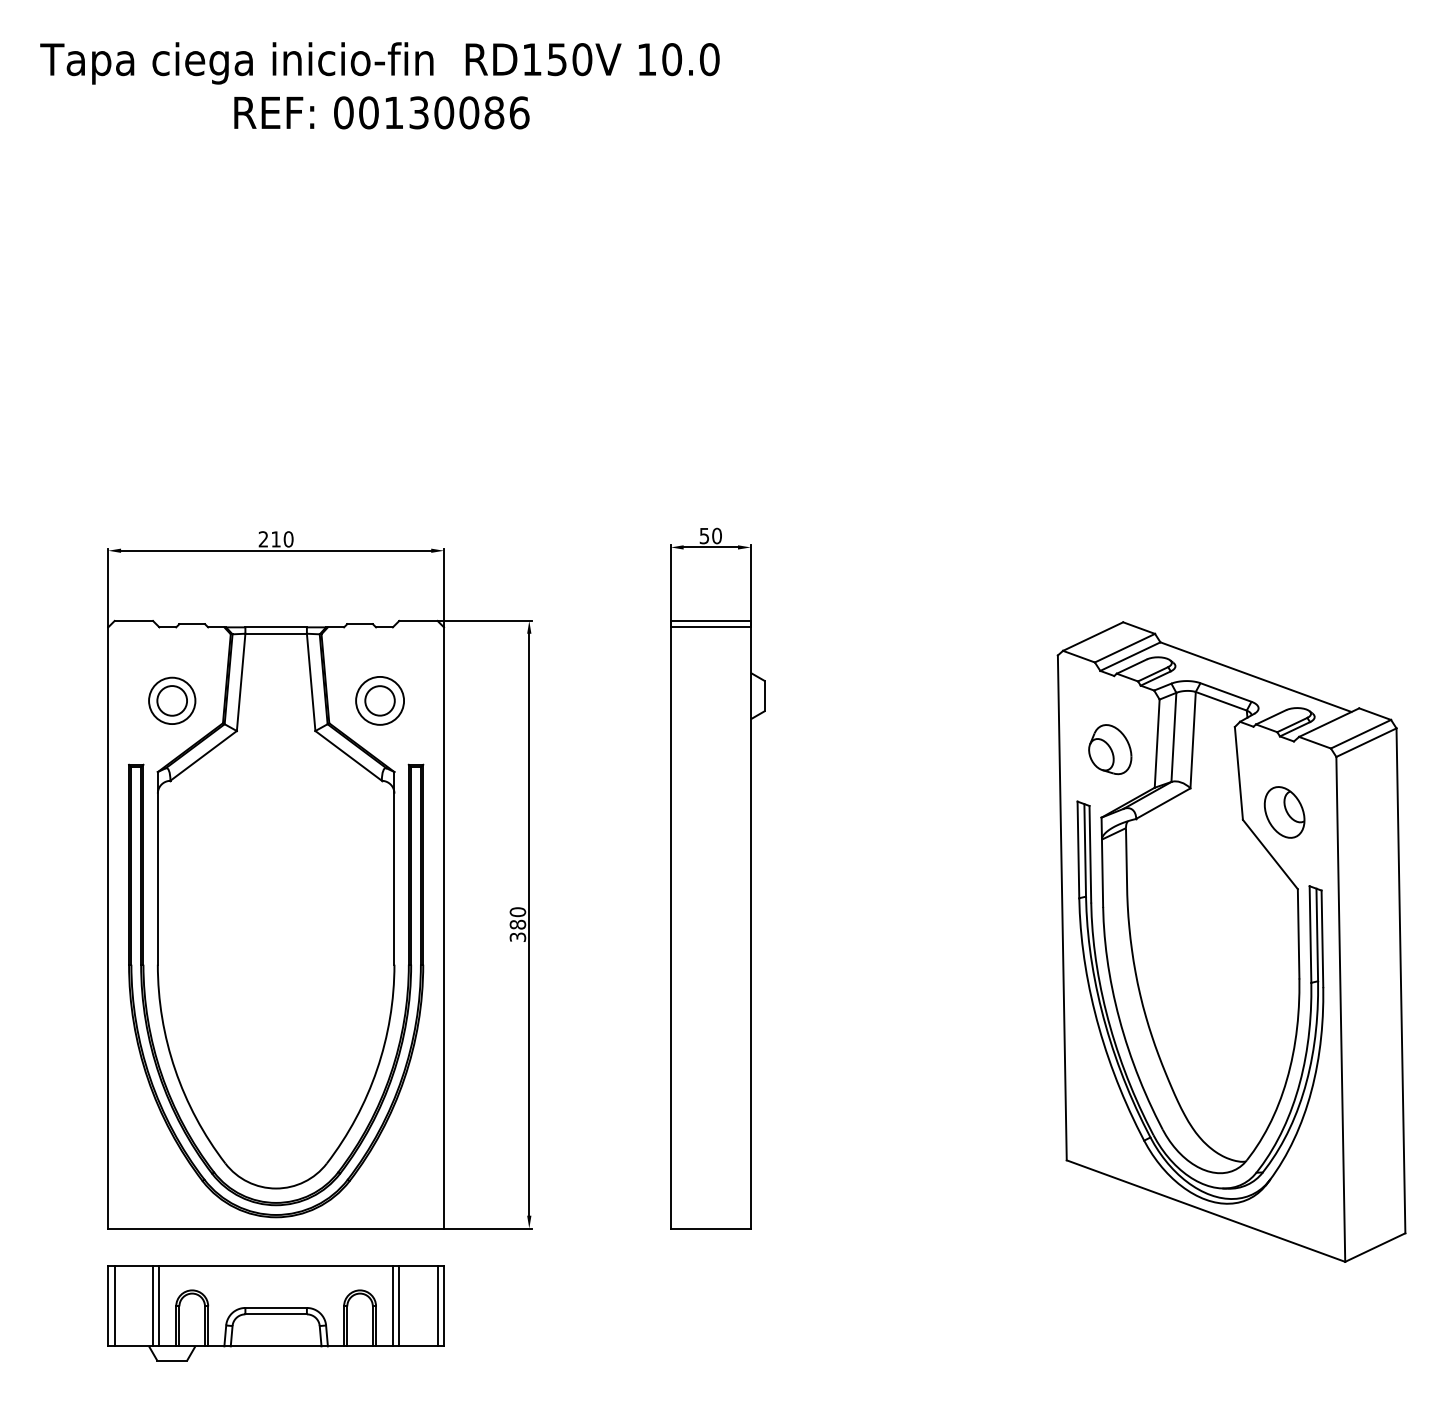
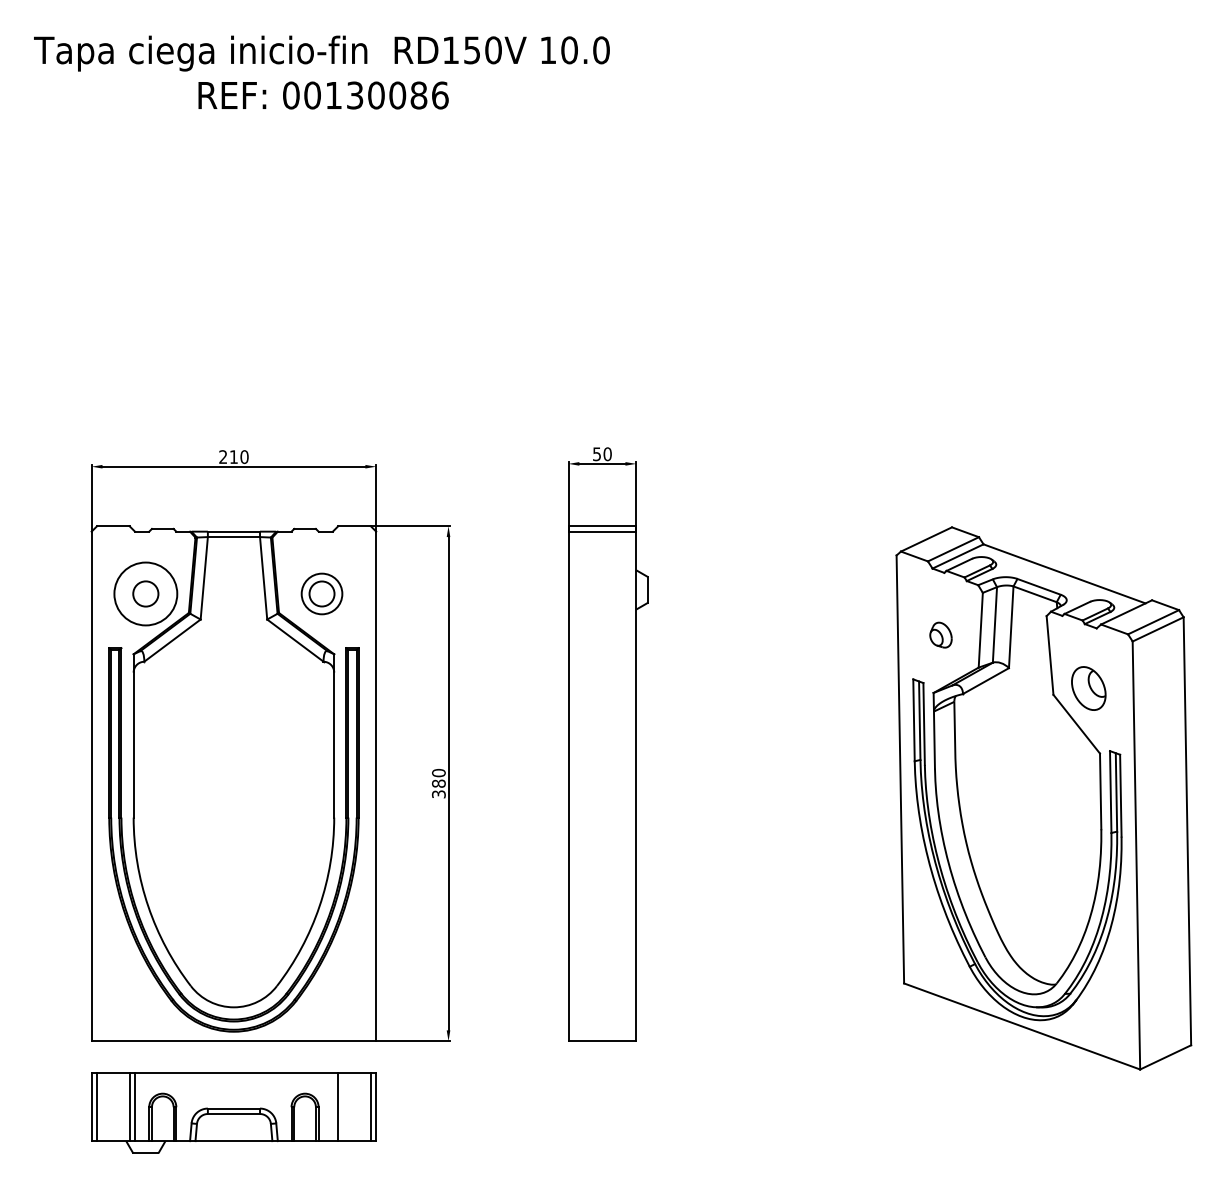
circle: (171, 700) -> (145, 593), size x1.6
part: (1109, 748) -> (940, 634), size x0.6
line: (392, 1306) -> (332, 1107), removed

